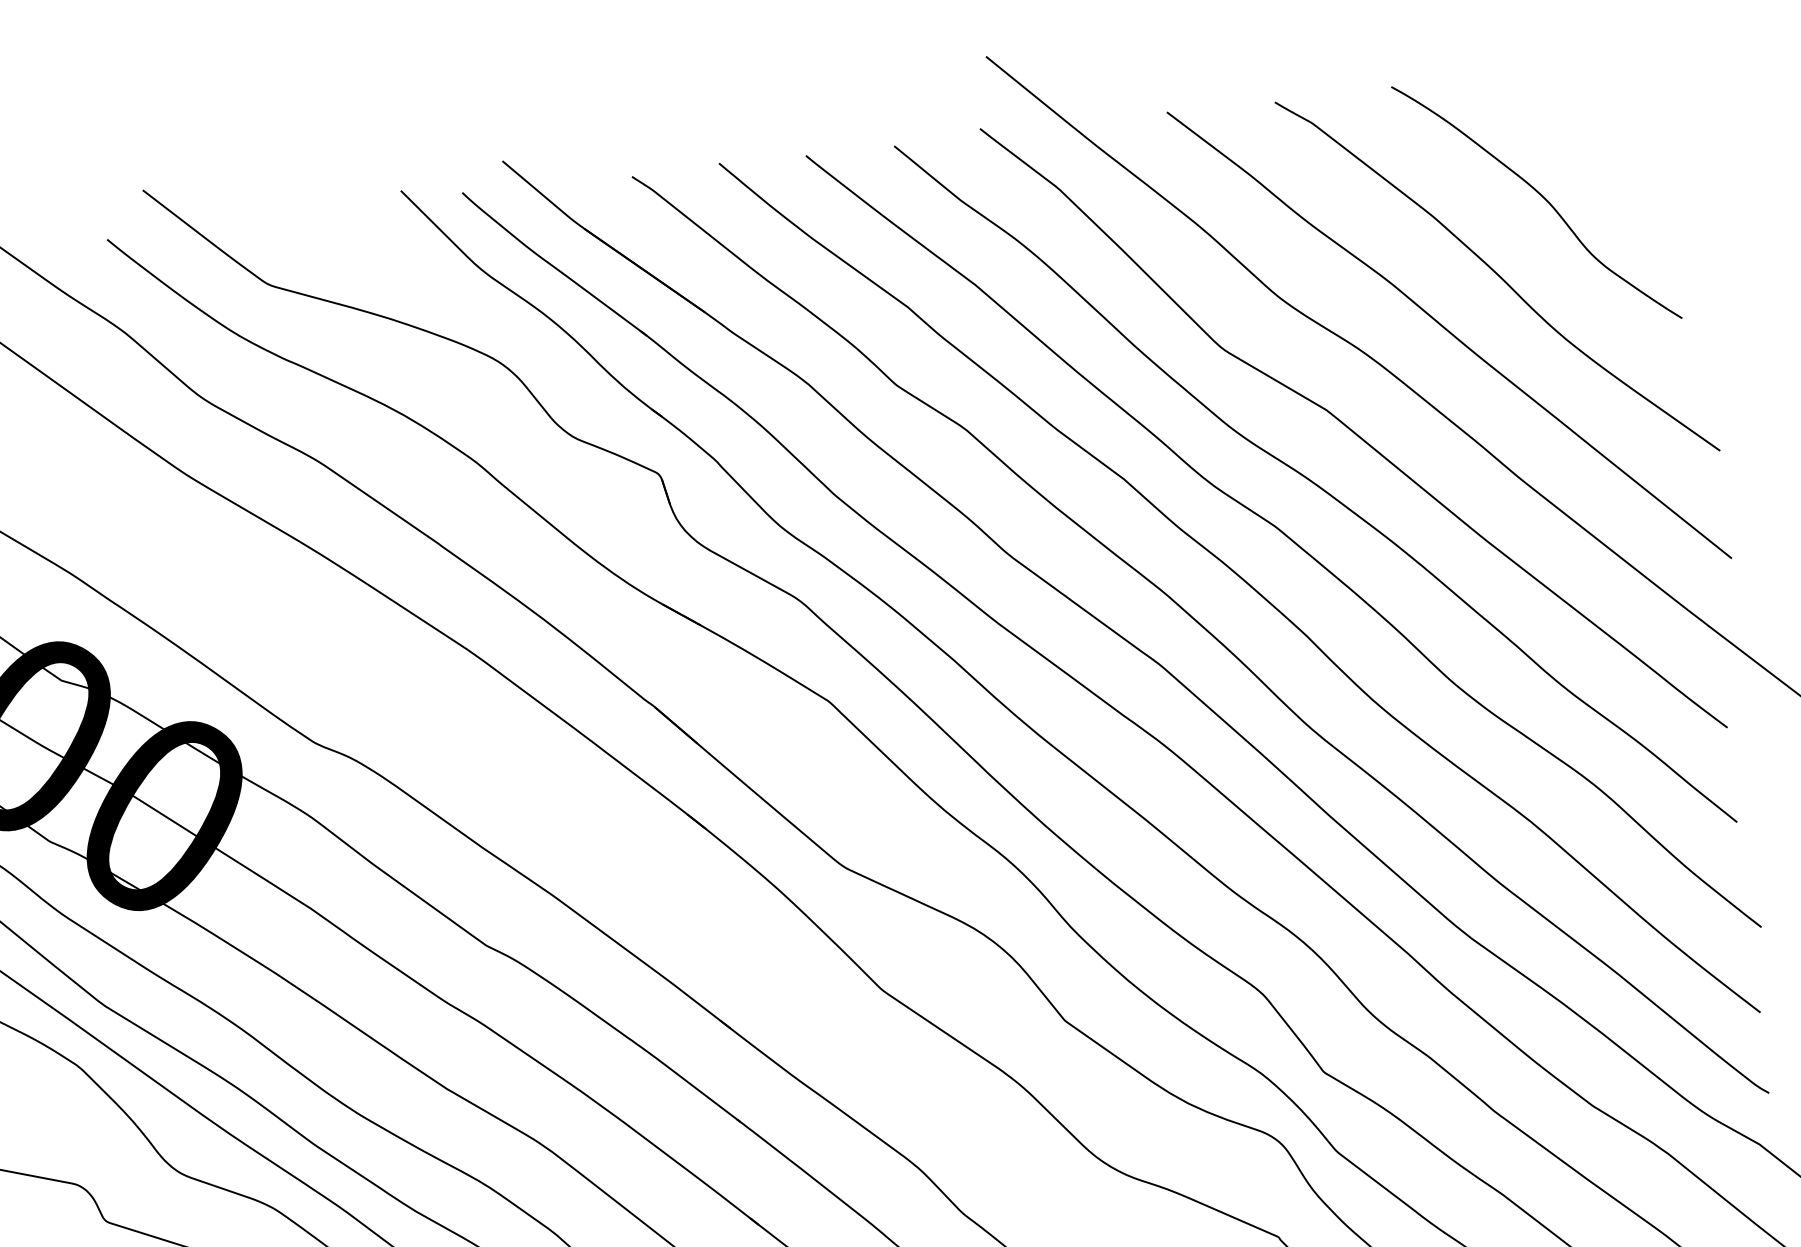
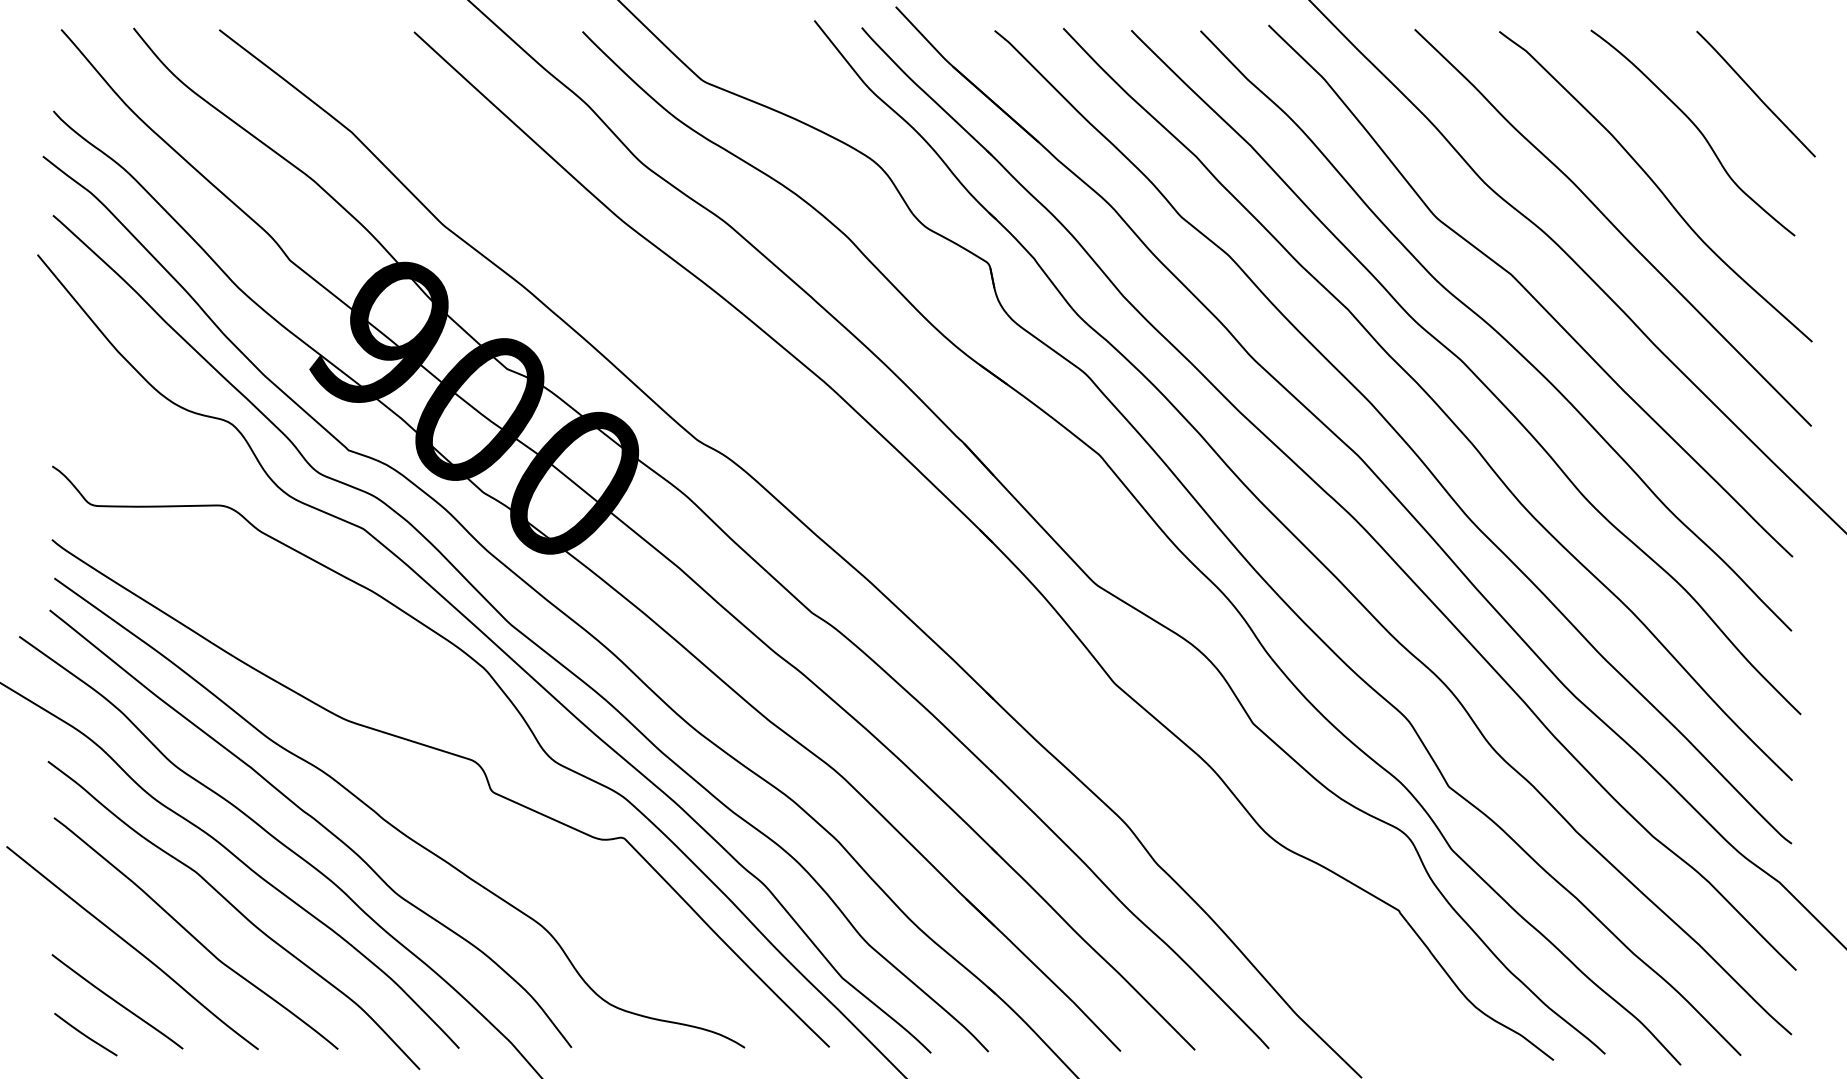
line: (1610, 142) -> (1755, 93), added

